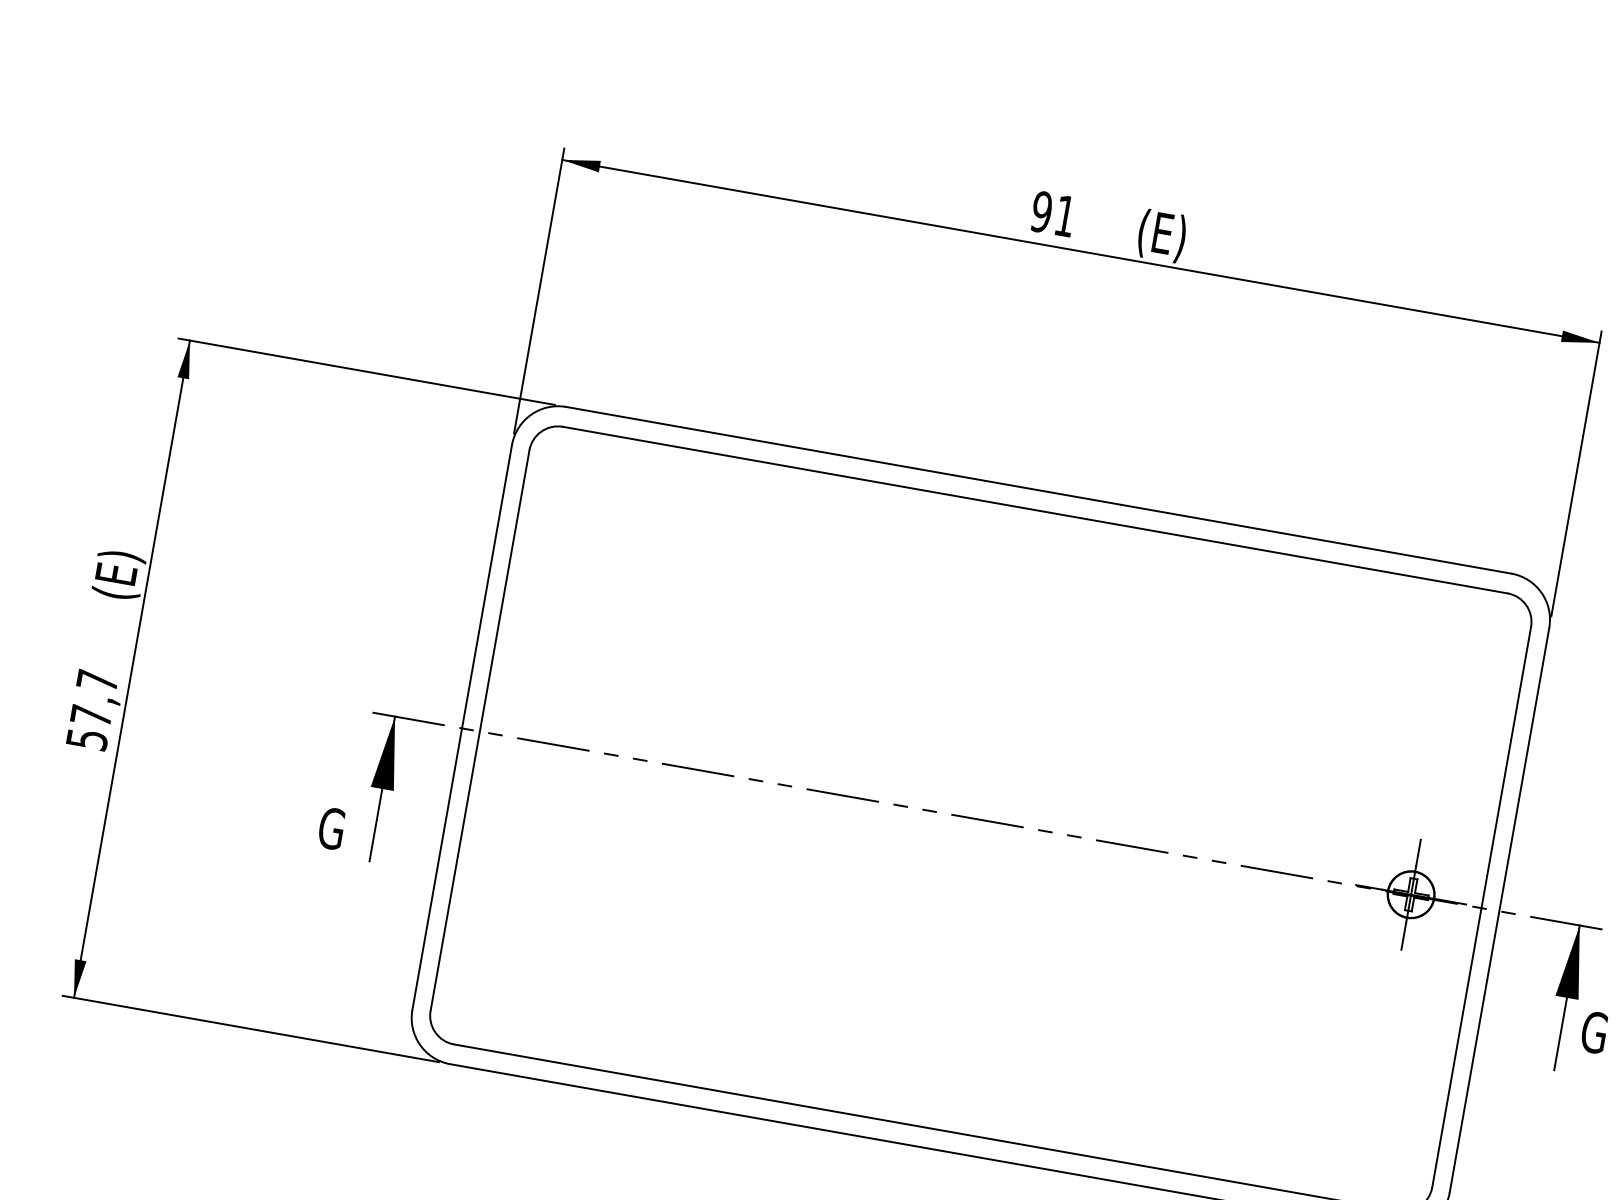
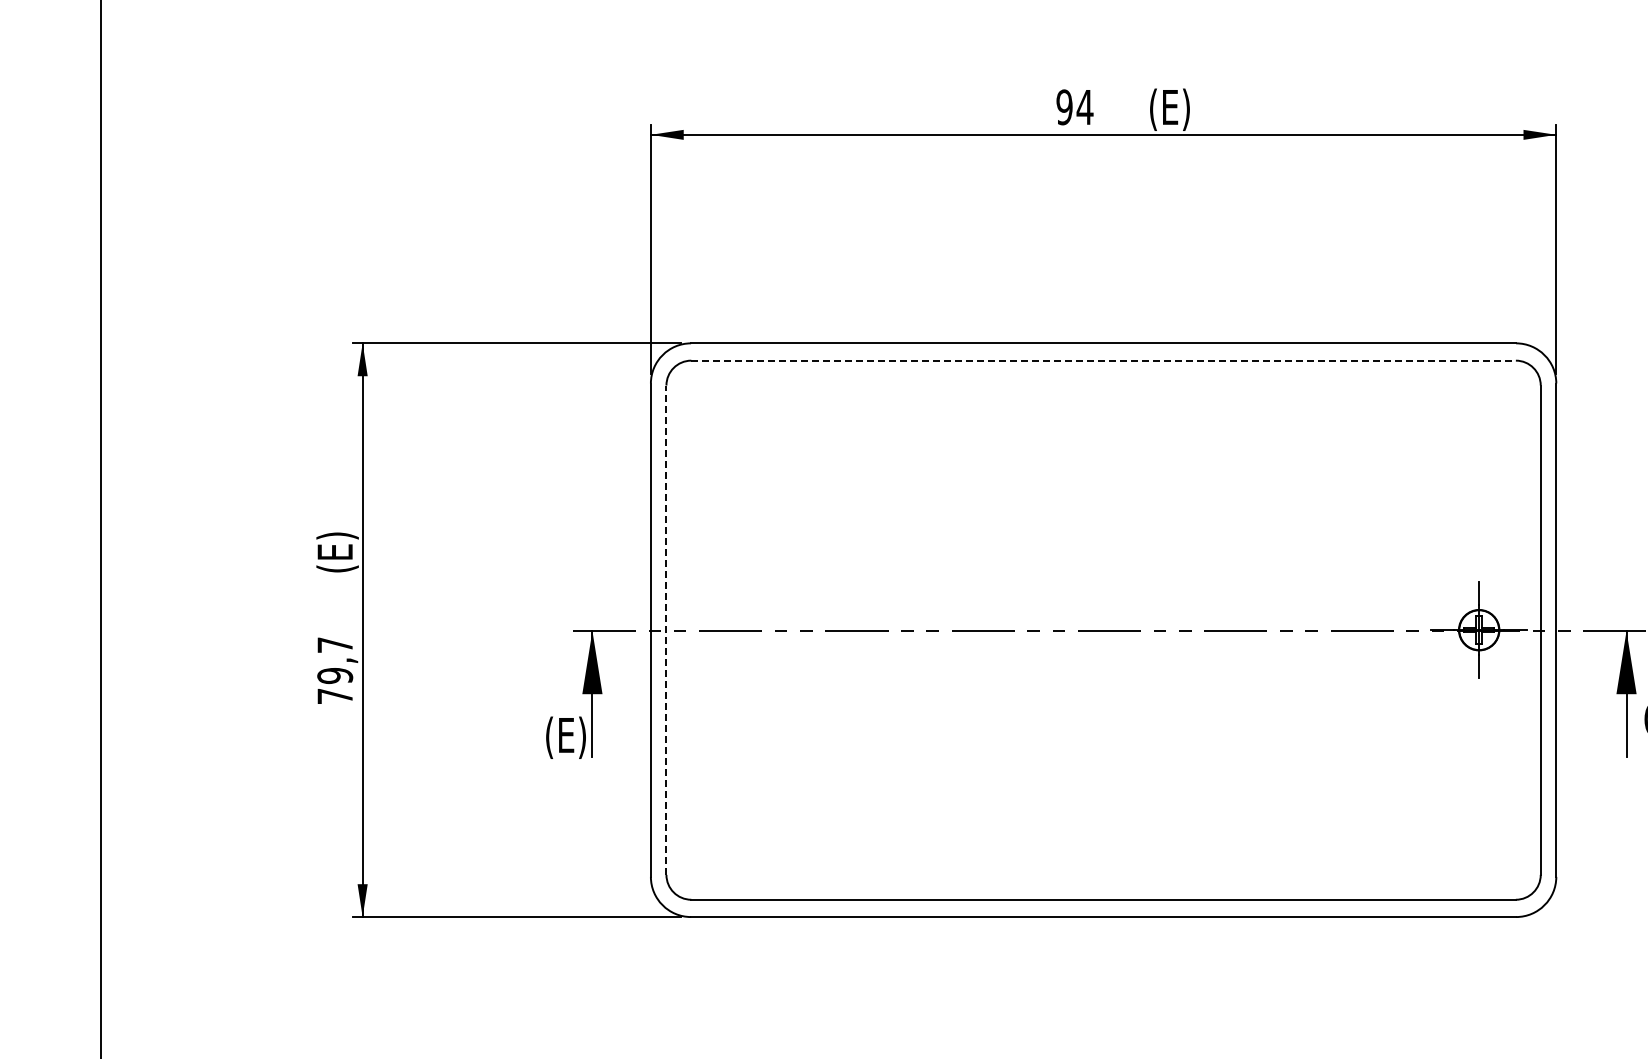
text: (1064, 216) -> (1084, 107), 91 -> 94
line: (1036, 510) -> (1104, 360), solid -> dashed
text: (89, 728) -> (335, 686), 57,7 -> 79,7
line: (480, 730) -> (666, 630), solid -> dashed
text: (342, 833) -> (565, 737), G -> (E)

